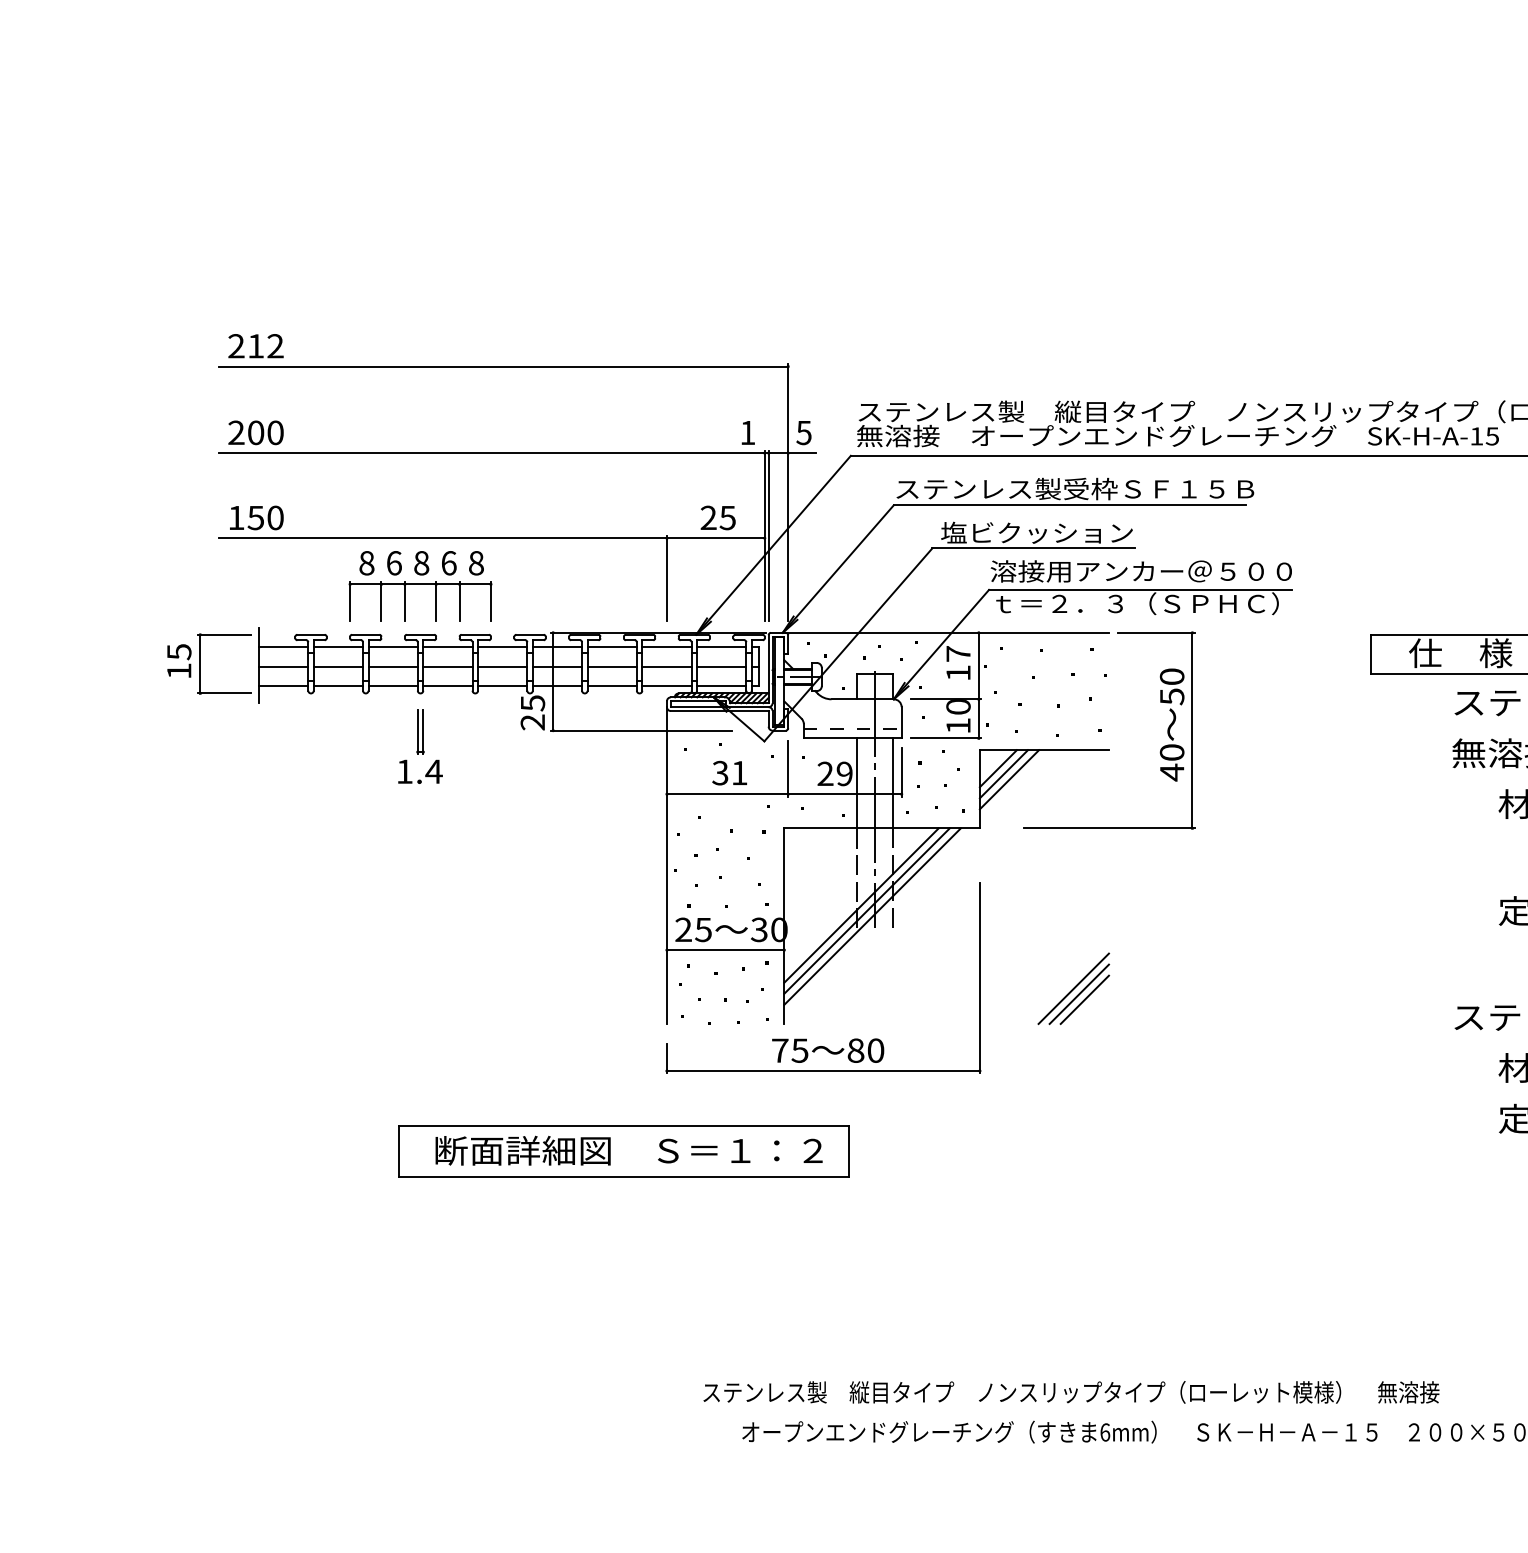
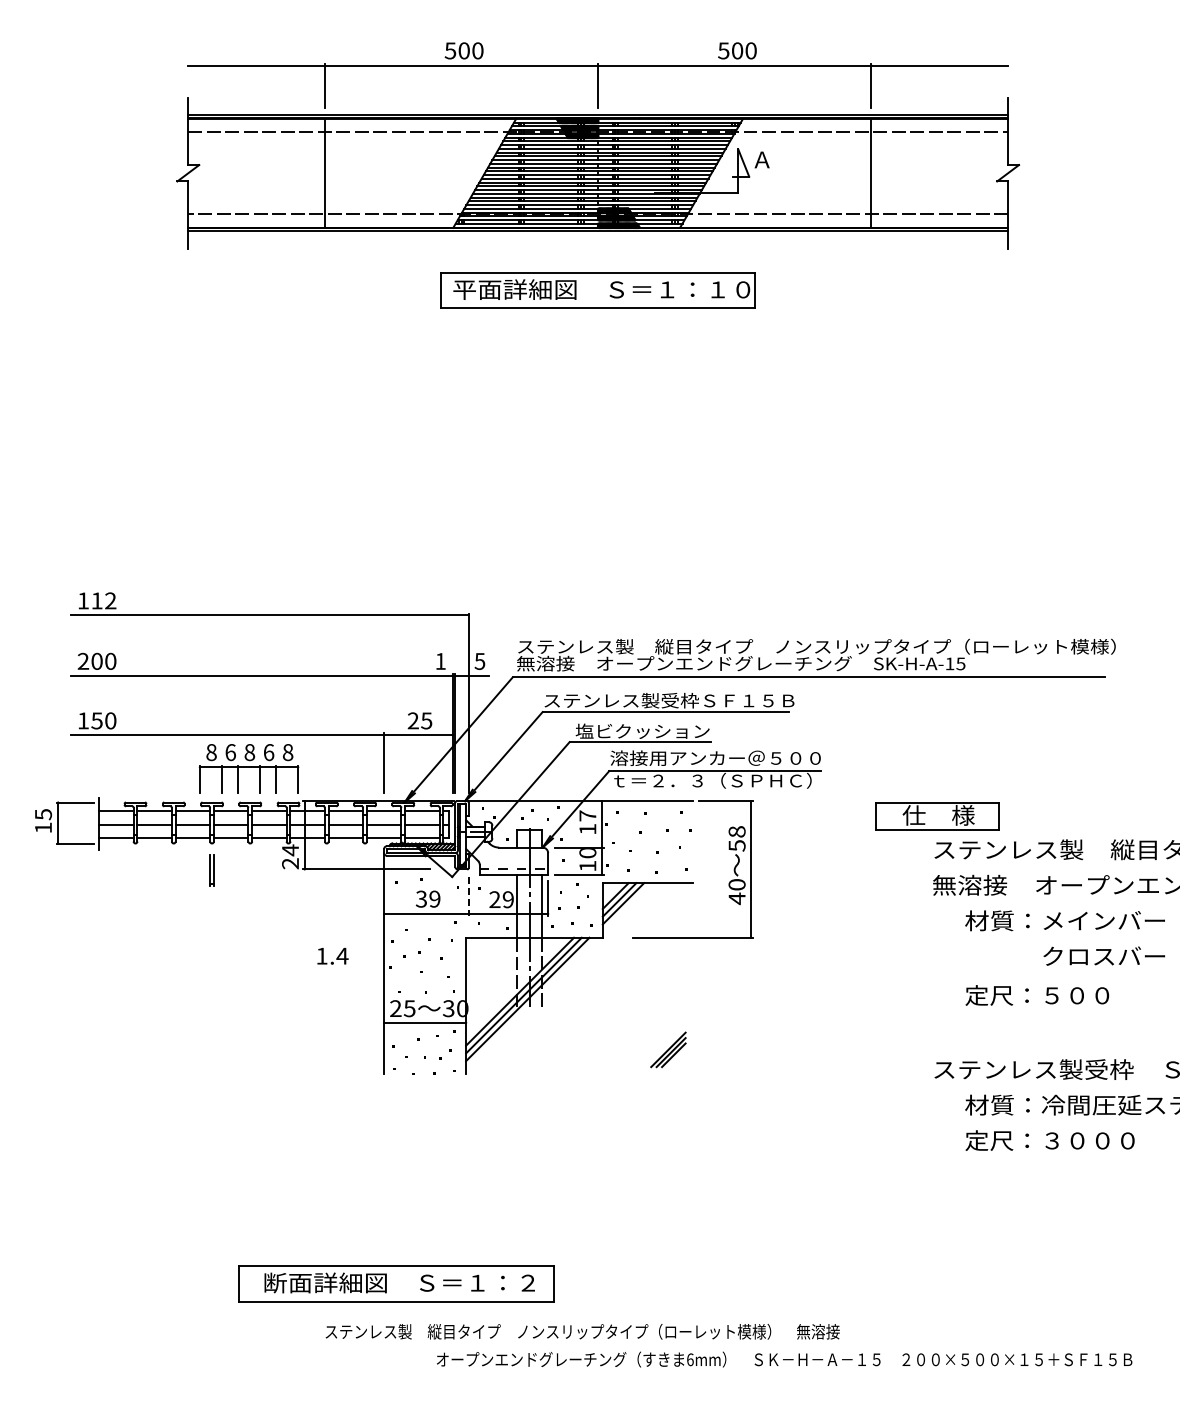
text: (236, 345) -> (83, 600), 212 -> 112
part: (419, 586) -> (248, 768), moved
text: (1172, 676) -> (737, 831), 50 -> 58
text: (532, 703) -> (290, 850), 25 -> 24
line: (787, 769) -> (468, 896), solid -> dashed
text: (419, 772) -> (332, 956), moved
text: (738, 772) -> (434, 898), 31 -> 39
part: (1073, 988) -> (668, 1049), size x0.7
part: (806, 1038) -> (481, 1084), removed
part: (624, 1151) -> (396, 1283), moved
text: (1071, 1391) -> (582, 1331), moved

